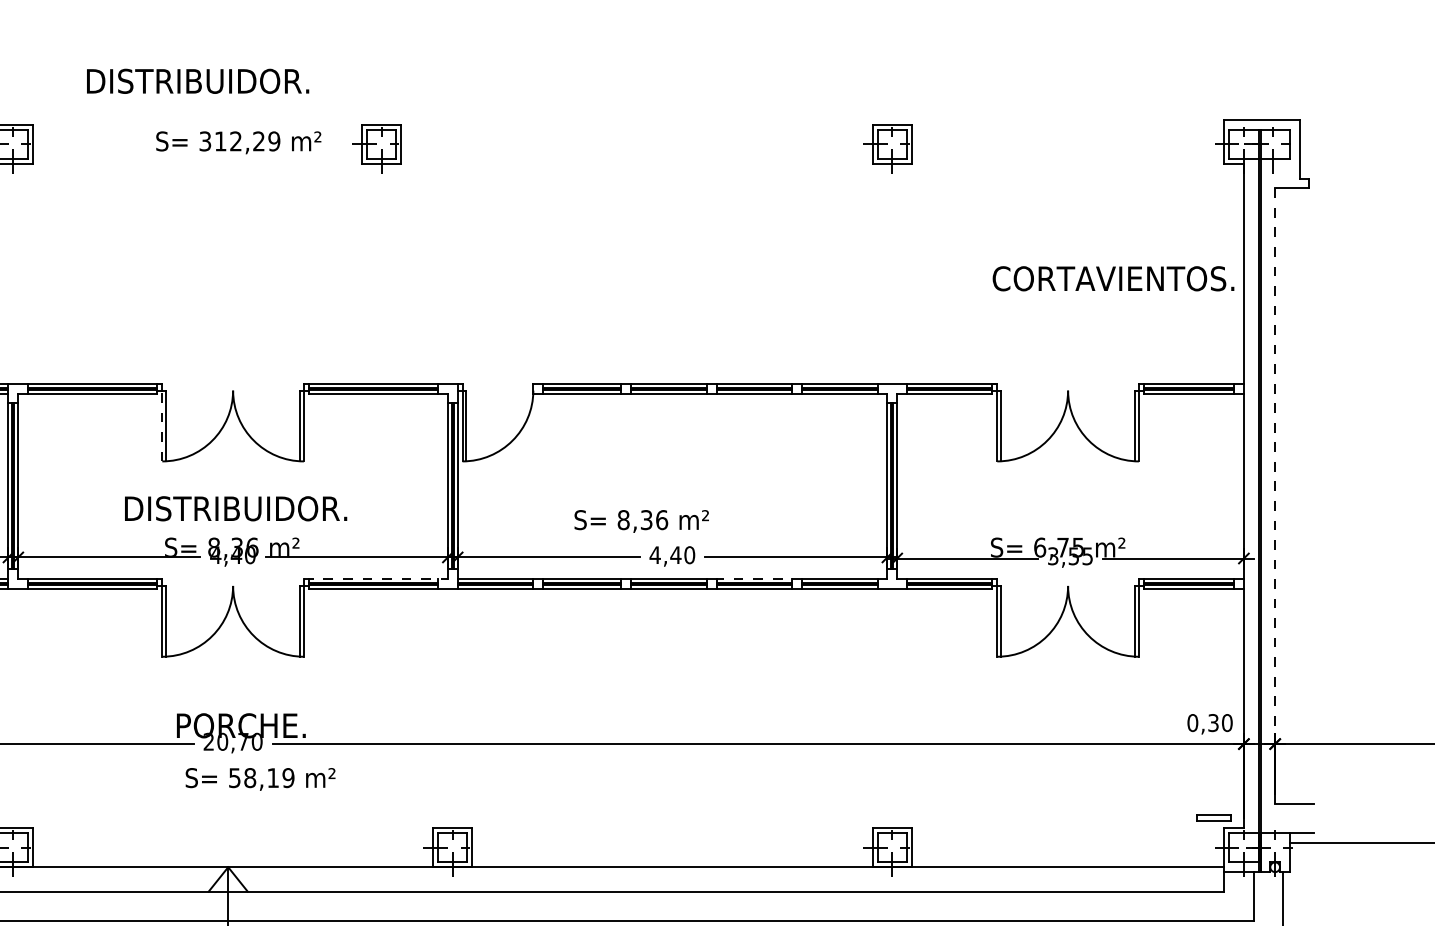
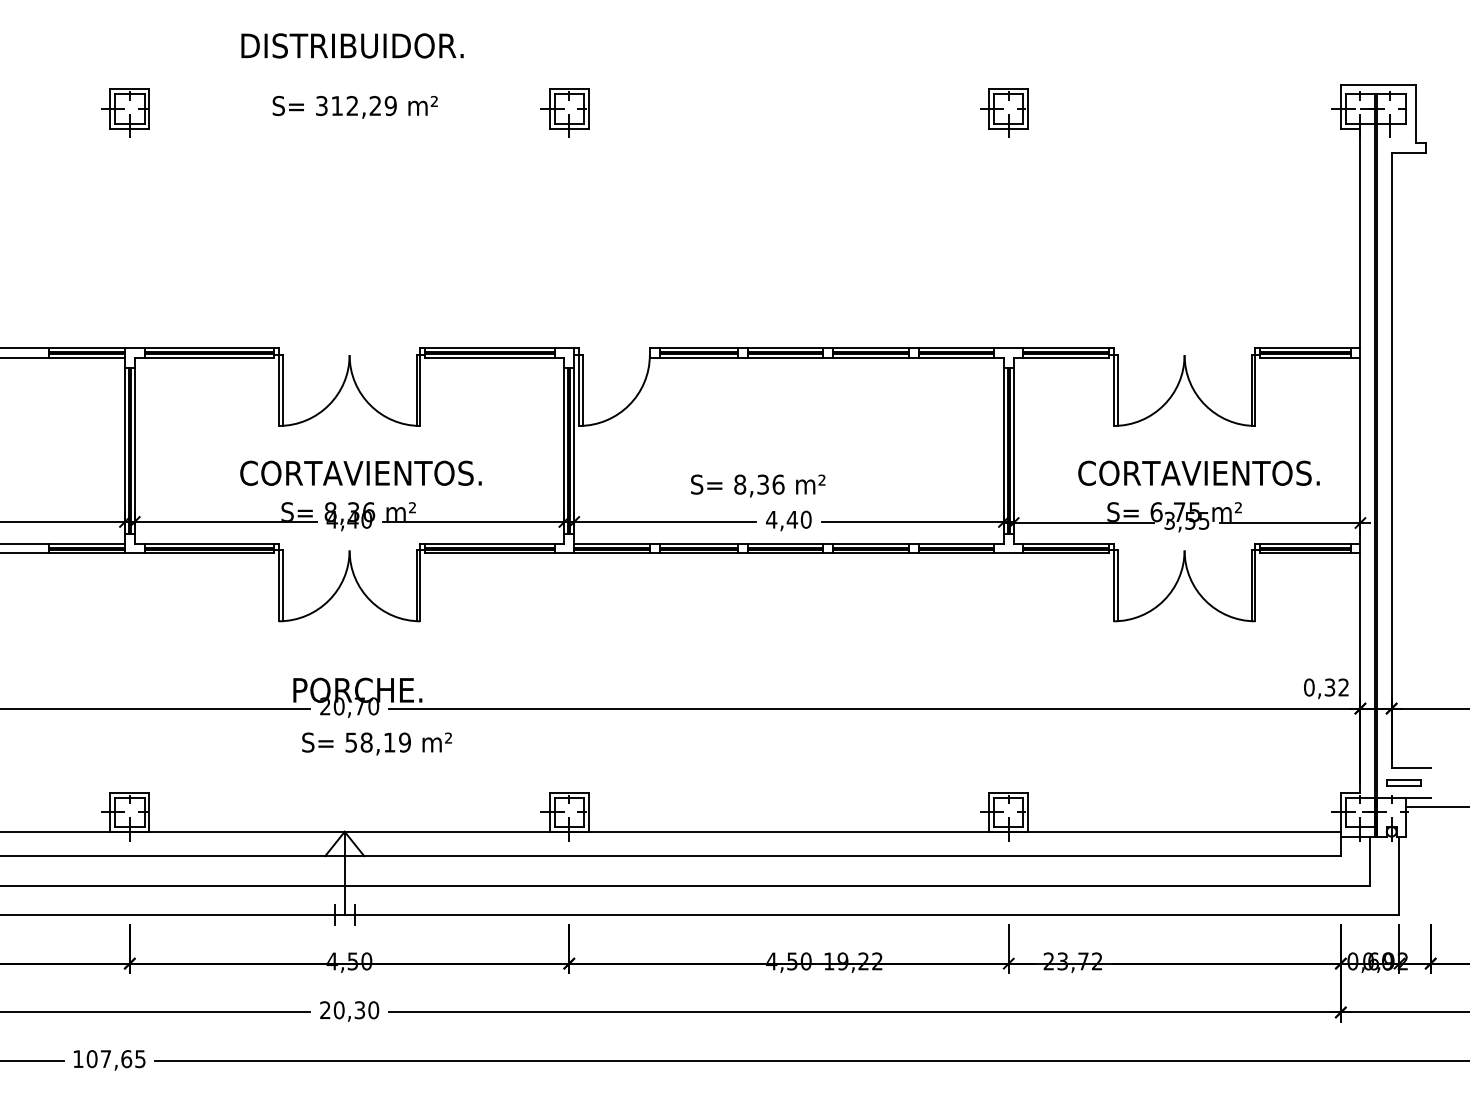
text: (198, 80) -> (352, 45), moved
part: (377, 147) -> (564, 112), moved
text: (1113, 277) -> (1198, 472), moved
line: (162, 425) -> (278, 390), dashed -> solid
line: (1275, 495) -> (1391, 460), dashed -> solid
text: (244, 507) -> (360, 472), DISTRIBUIDOR. -> CORTAVIENTOS.
line: (376, 578) -> (492, 543), dashed -> solid
line: (759, 578) -> (875, 543), dashed -> solid
text: (1227, 722) -> (1343, 687), 0,30 -> 0,32
part: (1214, 817) -> (1403, 782), moved

